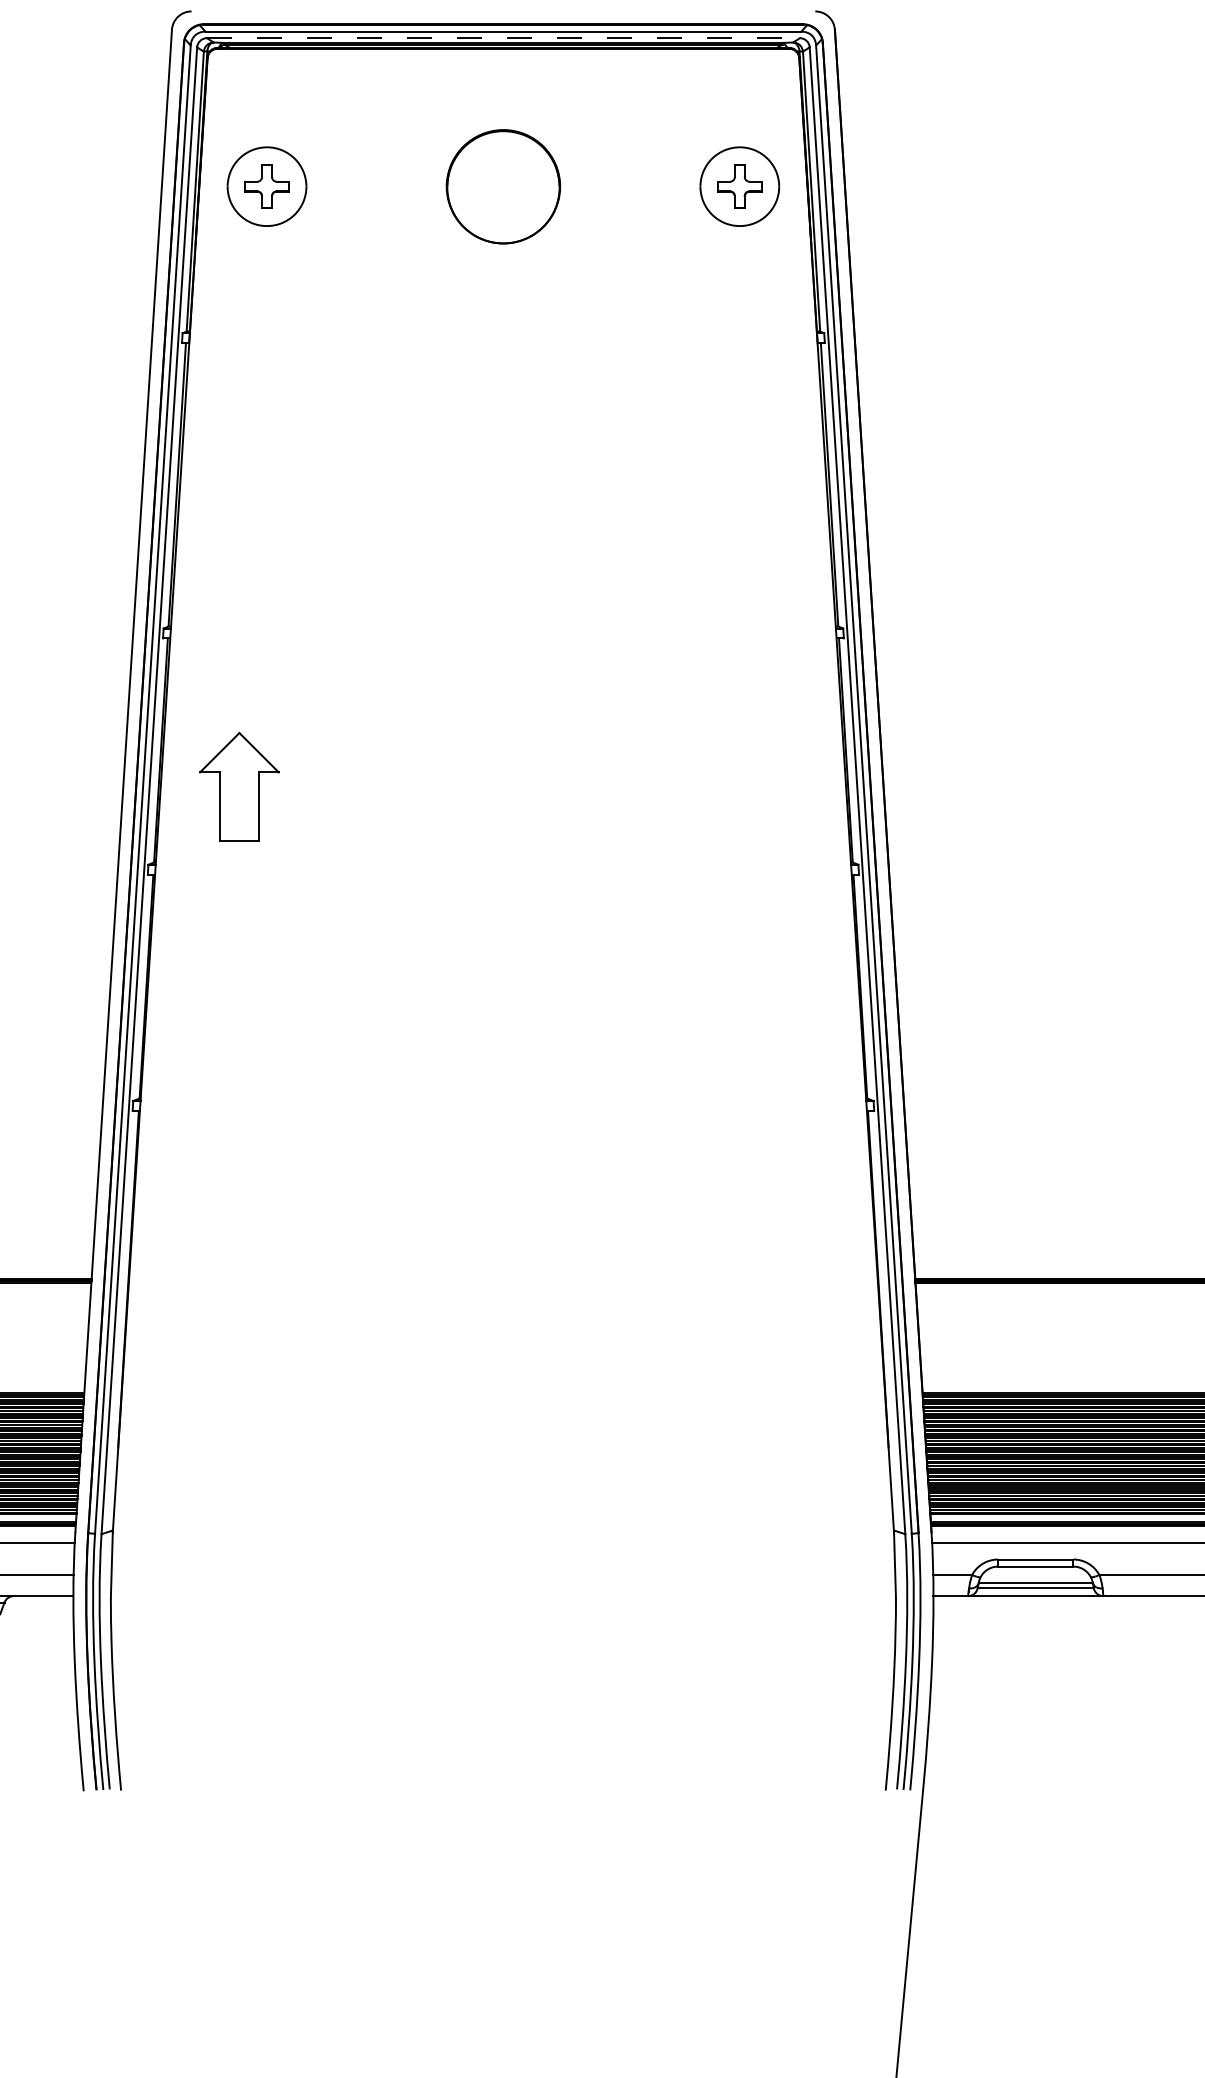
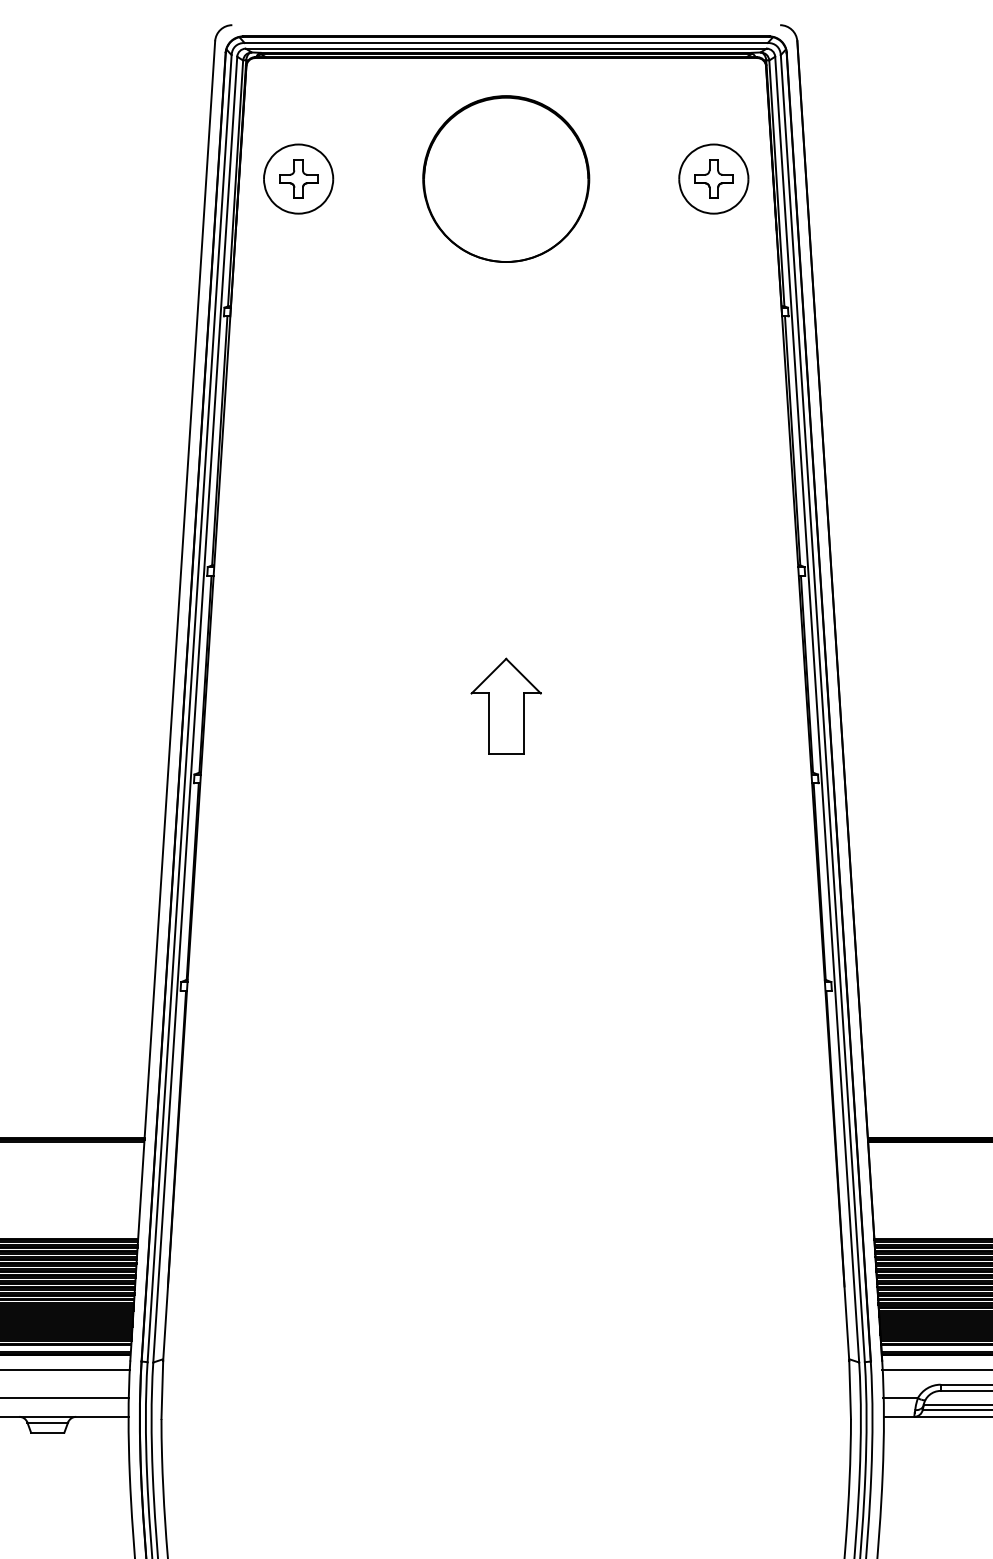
line: (503, 38) -> (506, 48), dashed -> solid
part: (503, 186) -> (506, 178), size x1.67
part: (239, 786) -> (506, 705), moved

